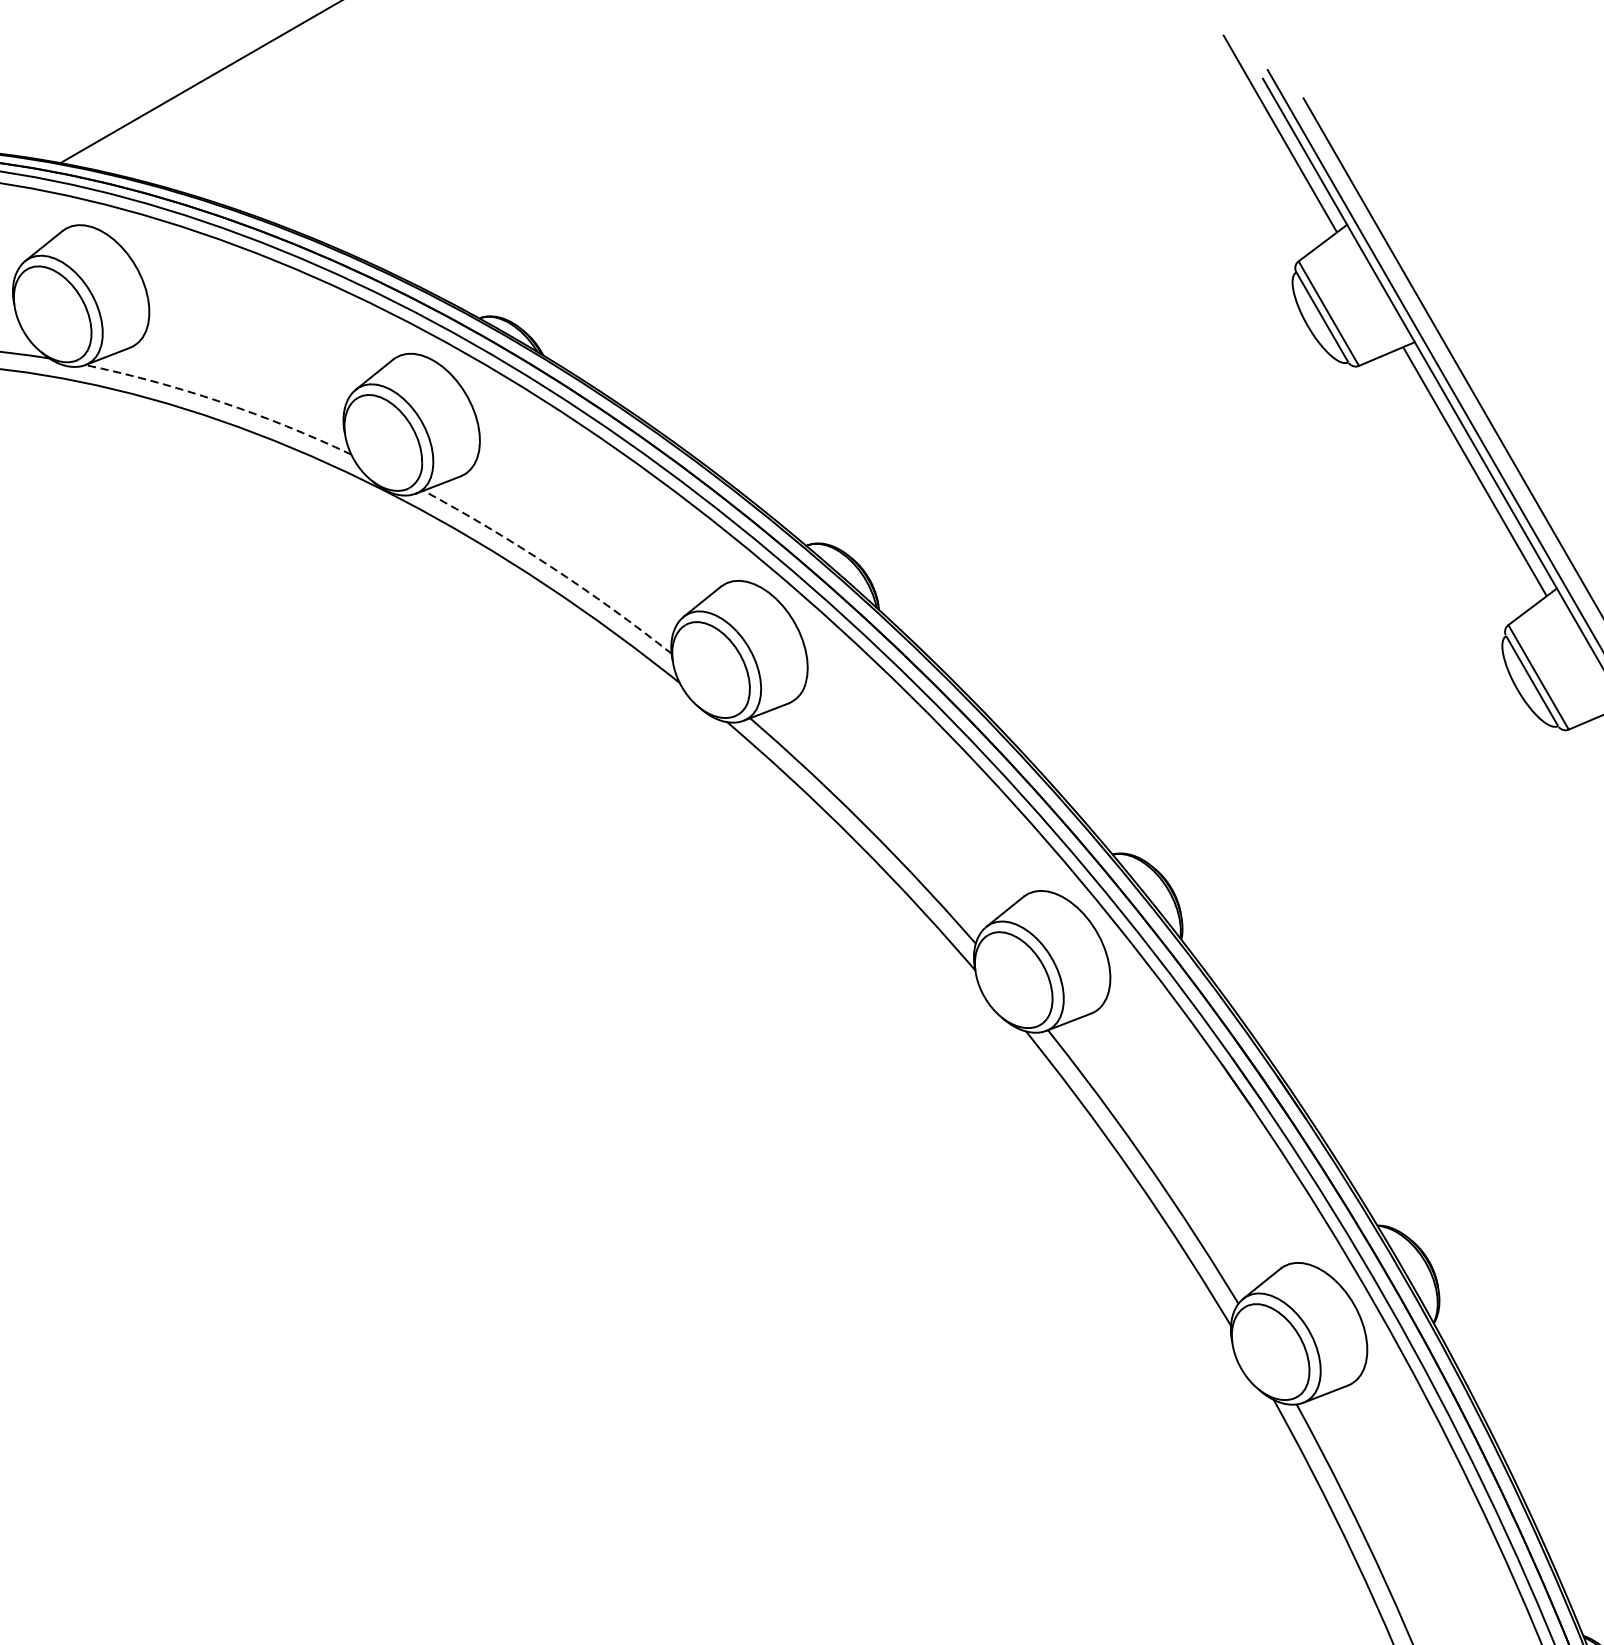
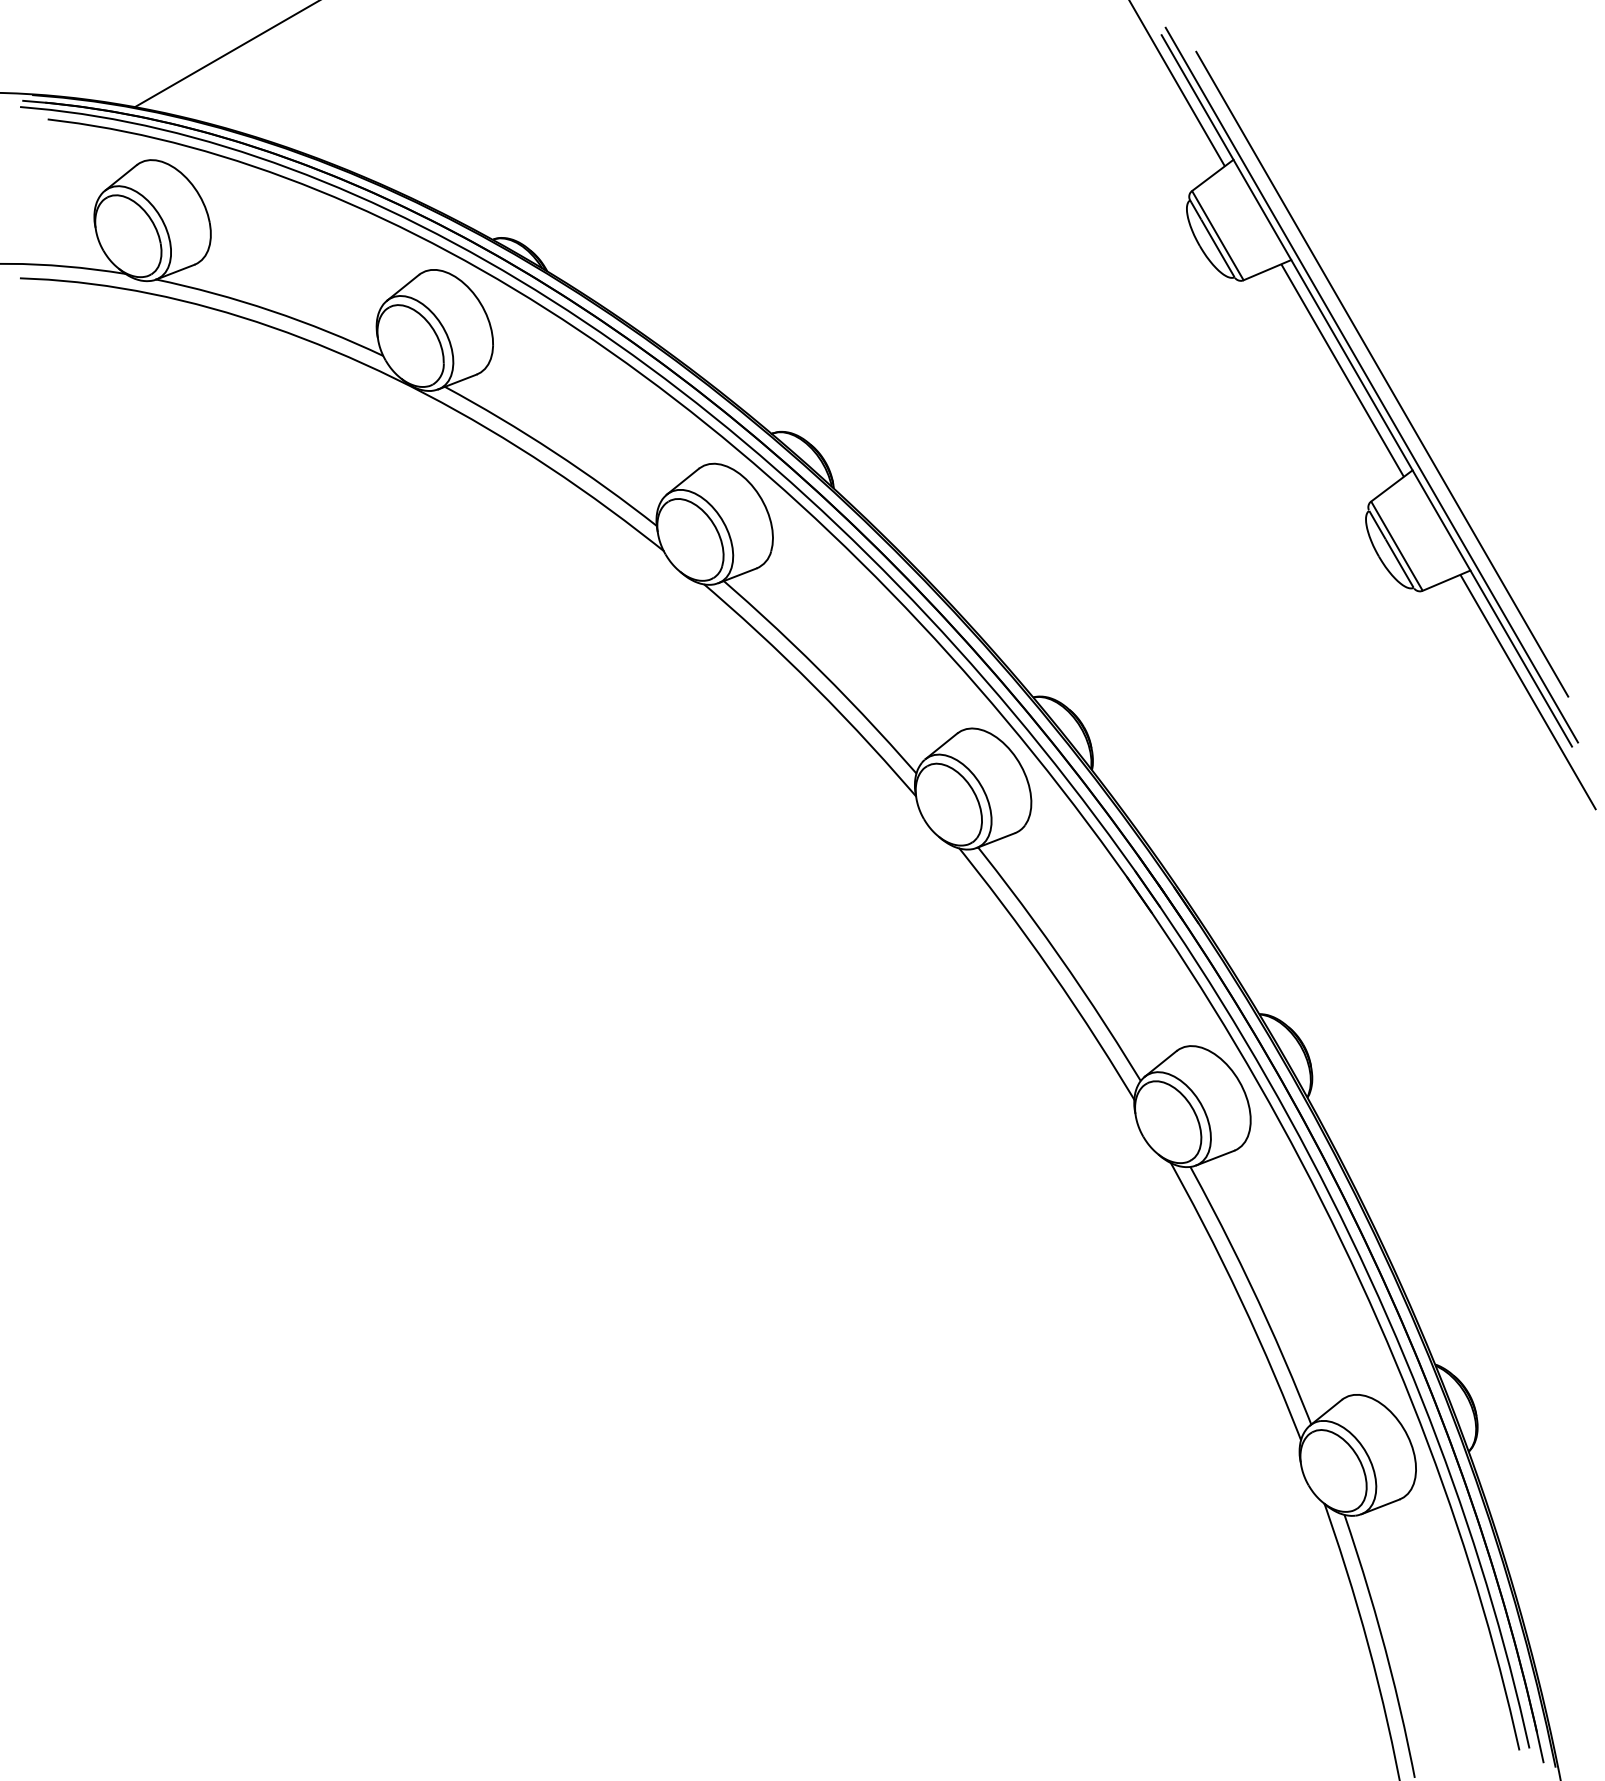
arc: (220, 401) -> (271, 310), dashed -> solid
arc: (550, 566) -> (553, 451), dashed -> solid

